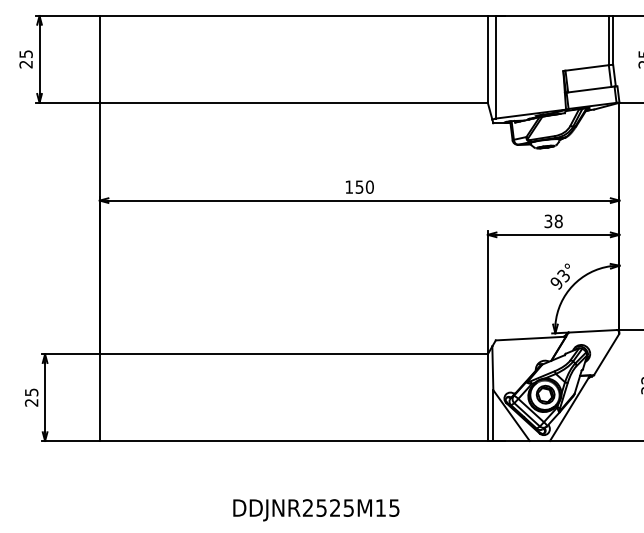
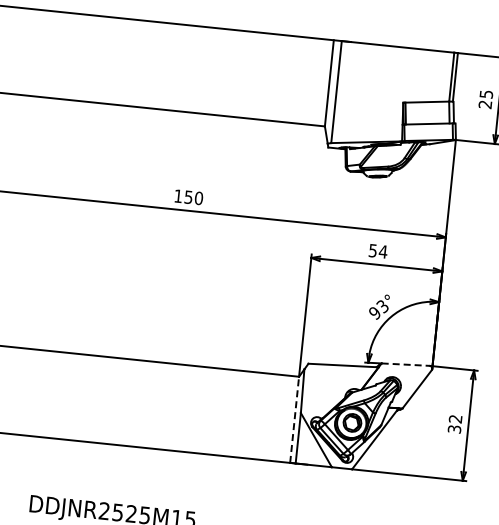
text: (553, 221) -> (378, 251), 38 -> 54
line: (593, 331) -> (406, 364), solid -> dashed
line: (487, 397) -> (294, 419), solid -> dashed

